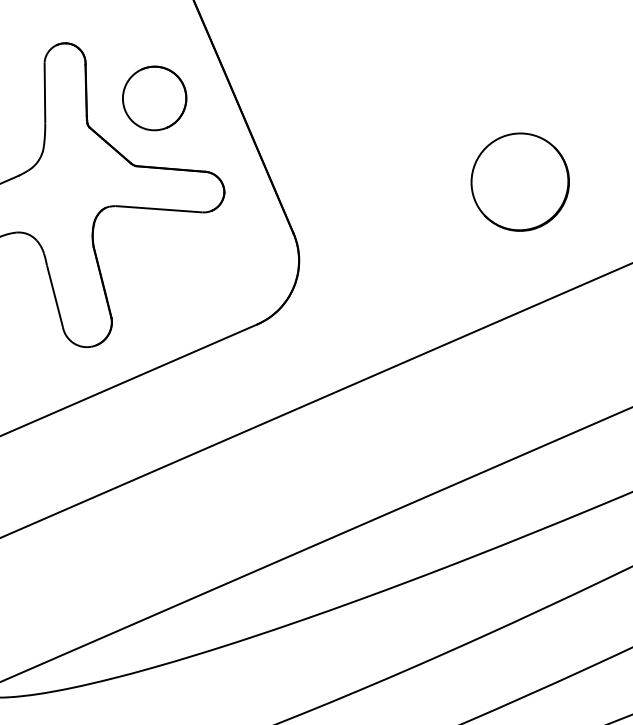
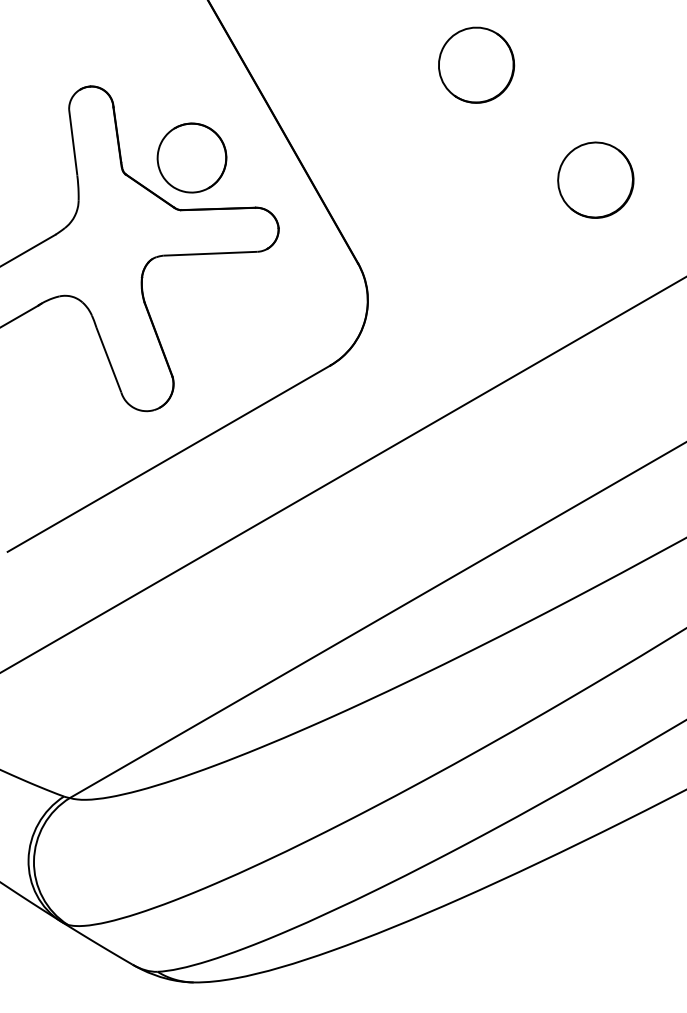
part: (423, 63) -> (476, 64), added
part: (154, 97) -> (191, 157), moved
part: (520, 181) -> (595, 179), size x0.71

